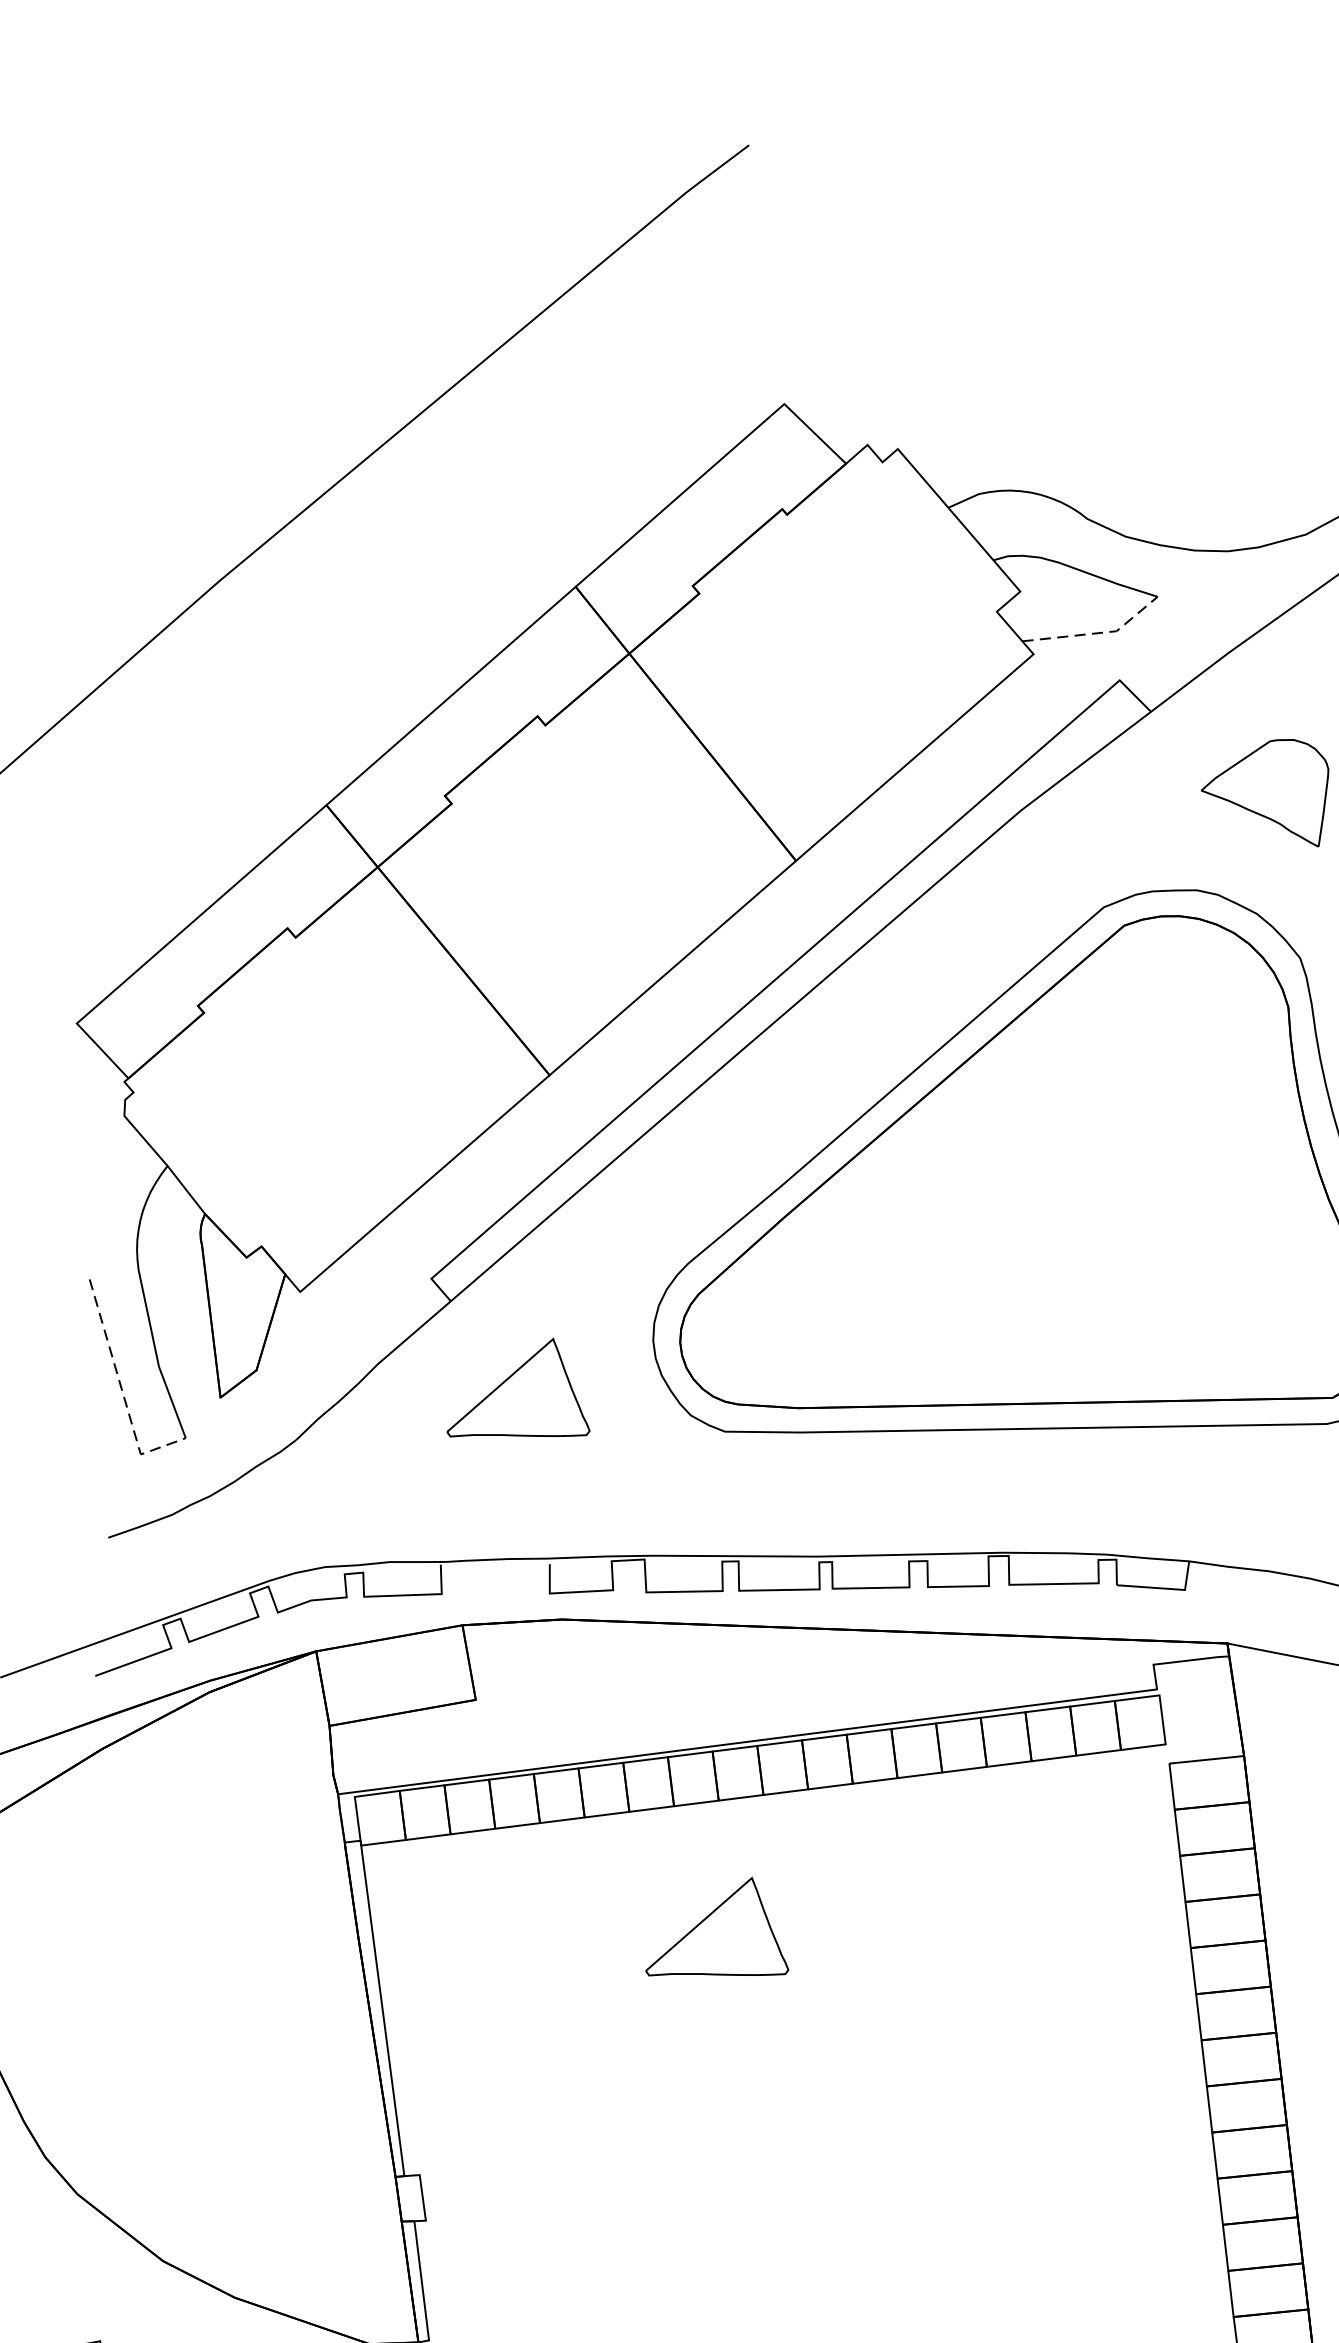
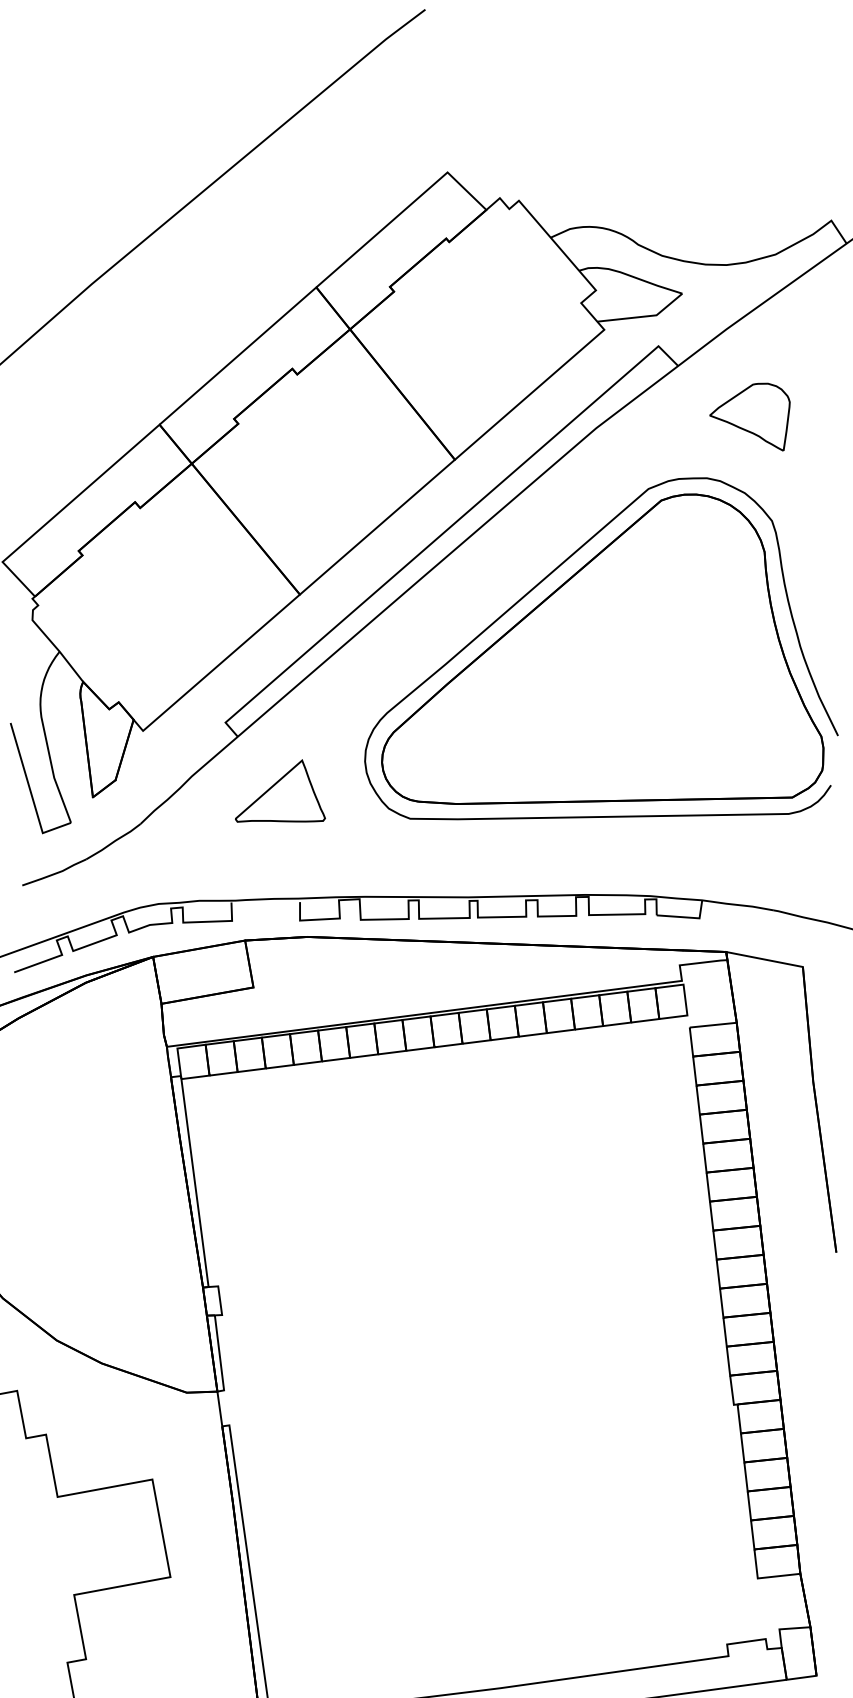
line: (1097, 633) -> (644, 316), dashed -> solid
line: (122, 1391) -> (31, 793), dashed -> solid
part: (717, 1925) -> (405, 1129), removed

